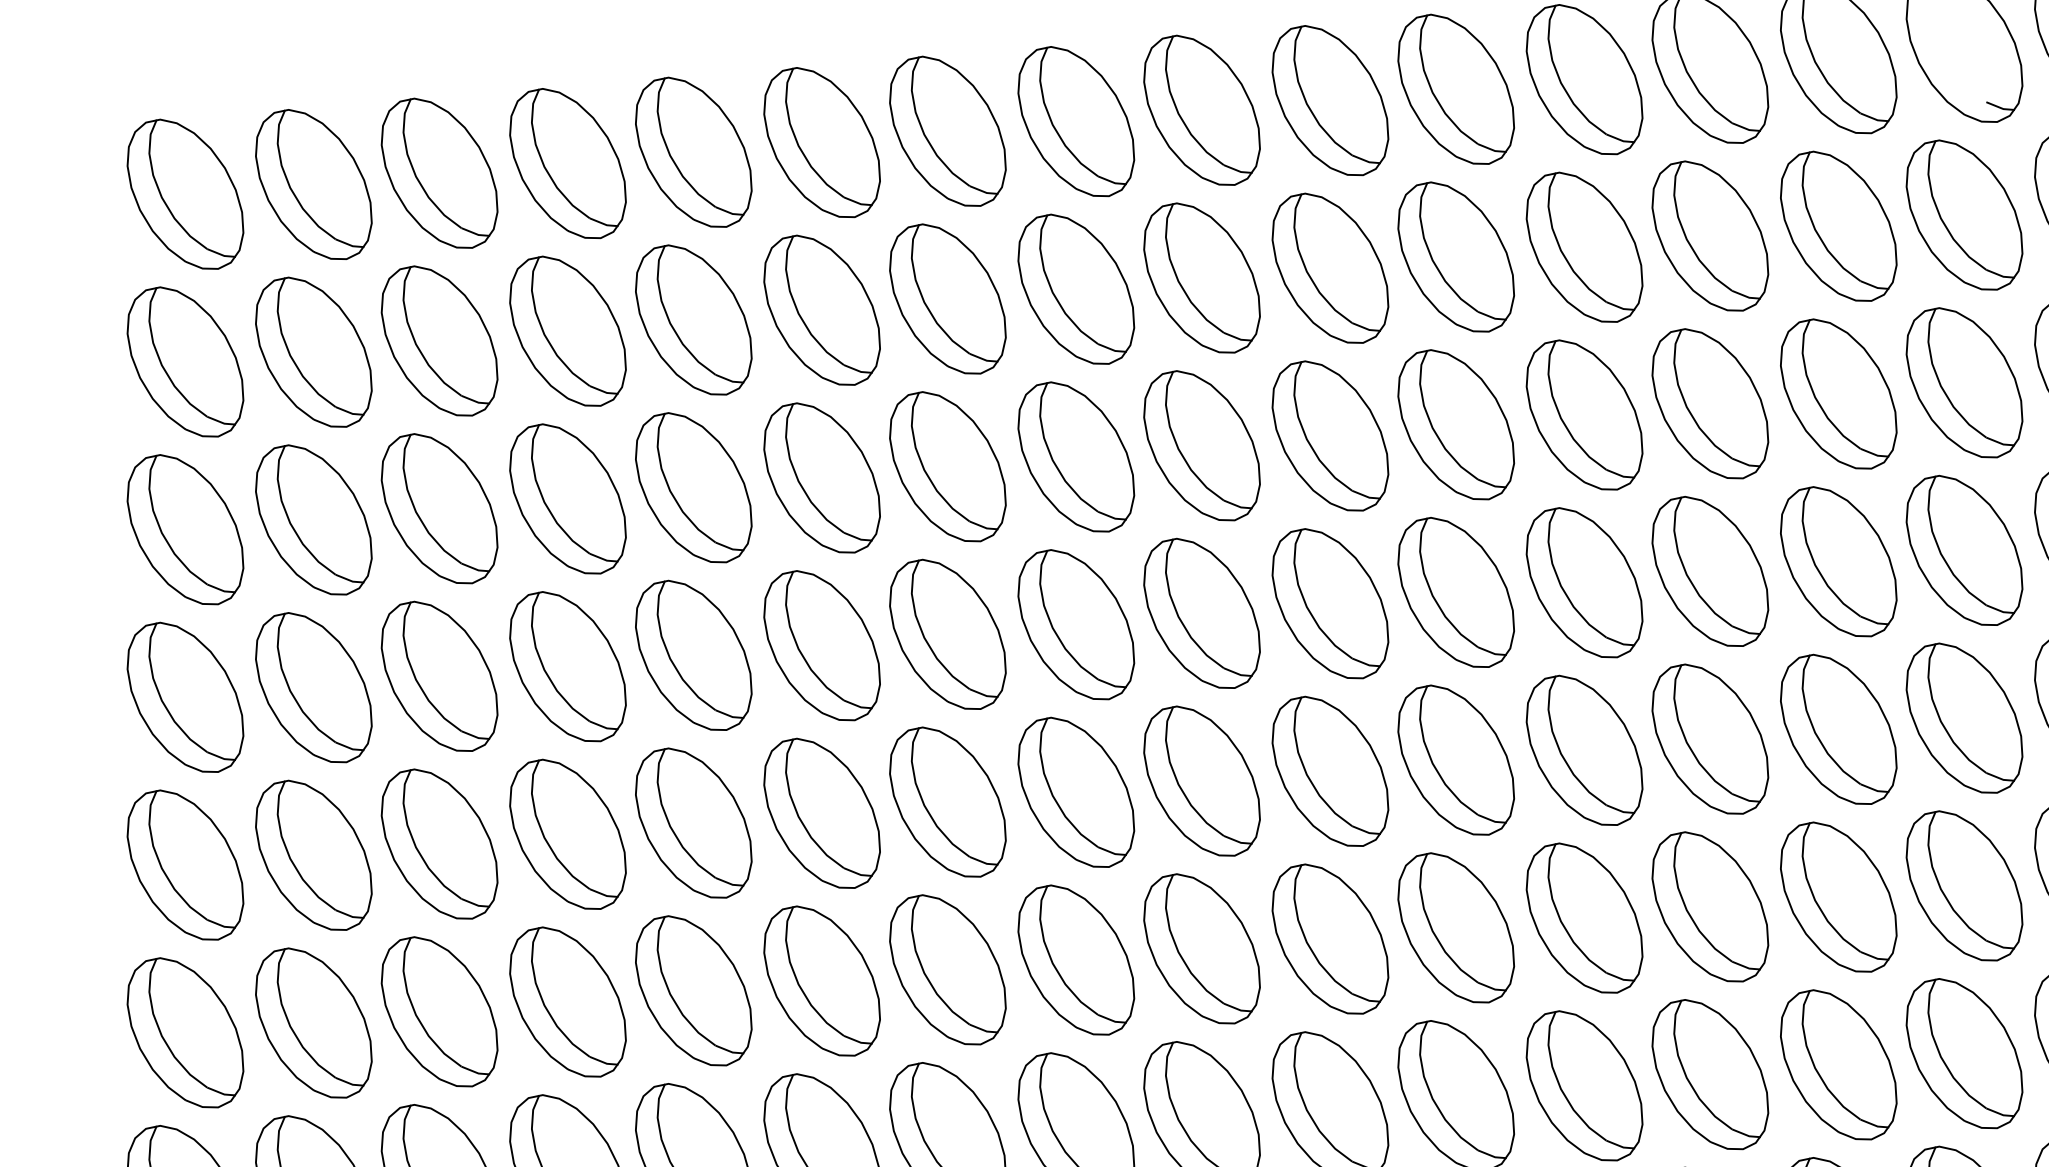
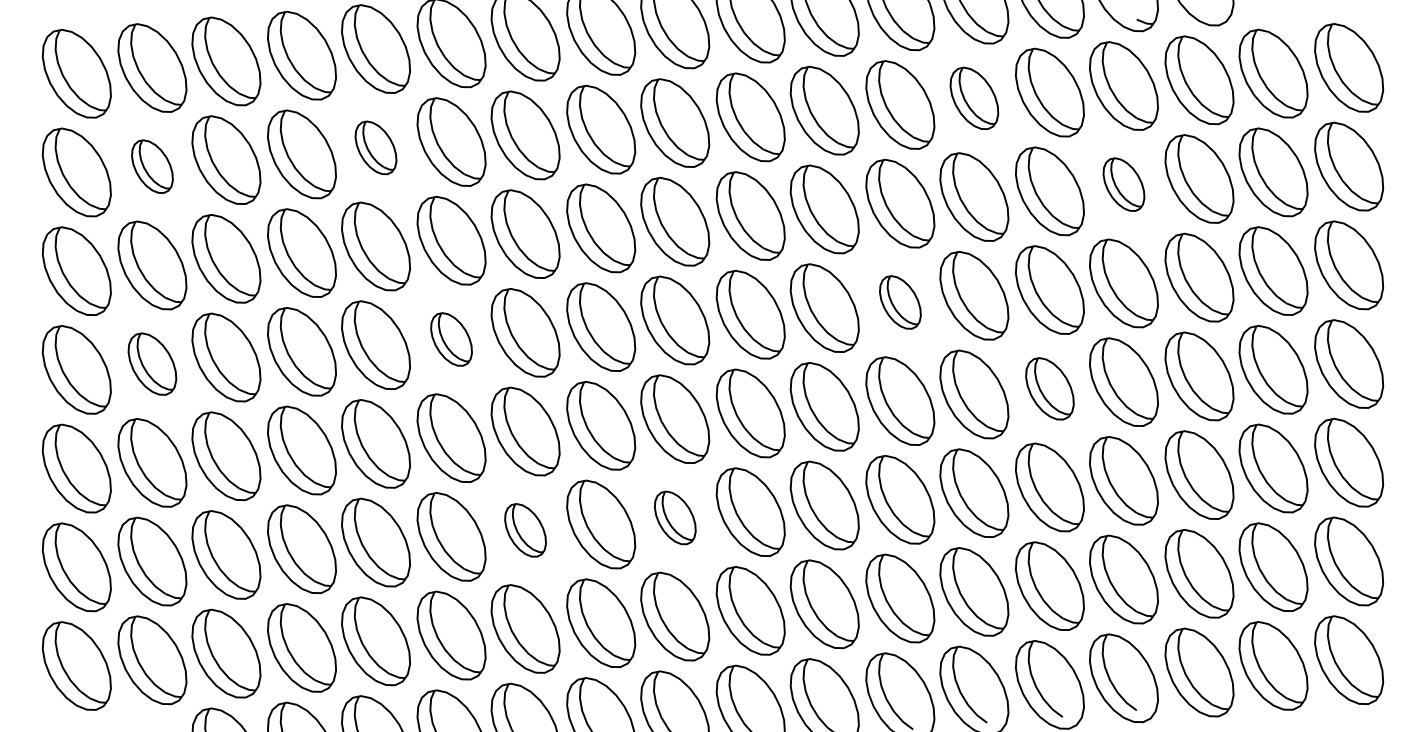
part: (1710, 236) -> (974, 98), size x0.7
part: (692, 319) -> (375, 147), size x0.6
part: (313, 351) -> (152, 166), size x0.6
part: (1963, 382) -> (1123, 184), size x0.6
part: (1584, 582) -> (900, 302), size x0.6
part: (821, 645) -> (451, 339), size x0.6
part: (313, 686) -> (152, 363), size x0.7
part: (1837, 729) -> (1049, 388), size x0.7
part: (1202, 948) -> (675, 517), size x0.6
part: (947, 970) -> (525, 530), size x0.6

